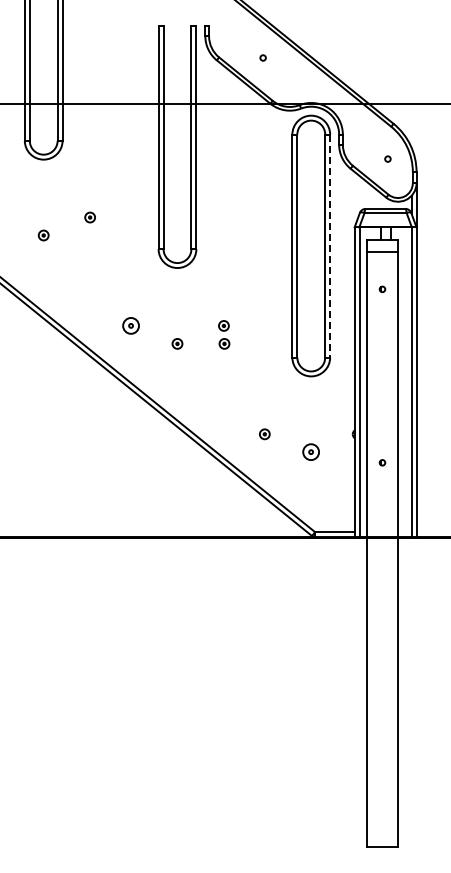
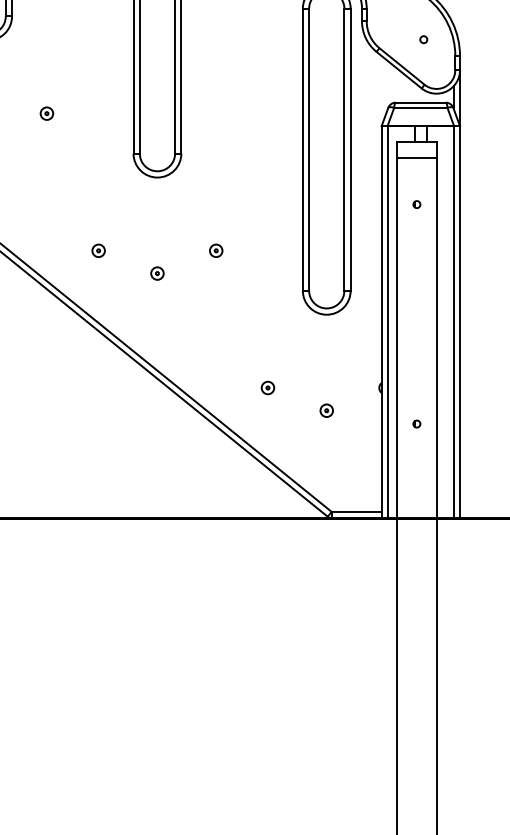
line: (330, 246) -> (351, 150), dashed -> solid
part: (130, 325) -> (97, 250), size x0.62
part: (224, 343) -> (216, 273), removed
part: (311, 452) -> (327, 411), size x0.62

